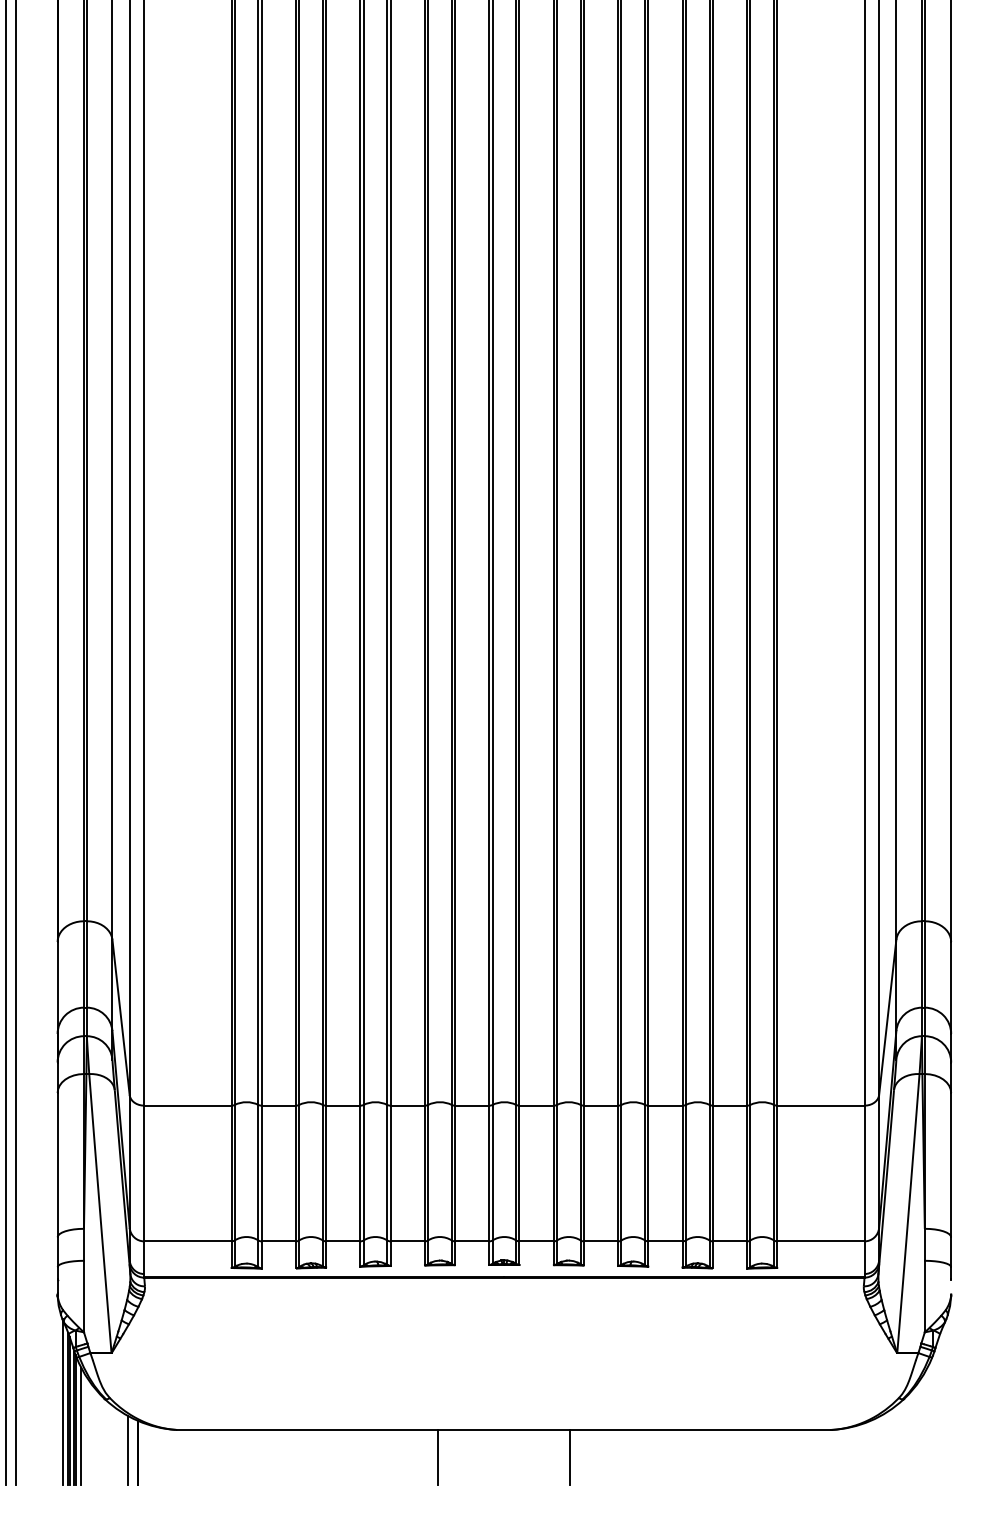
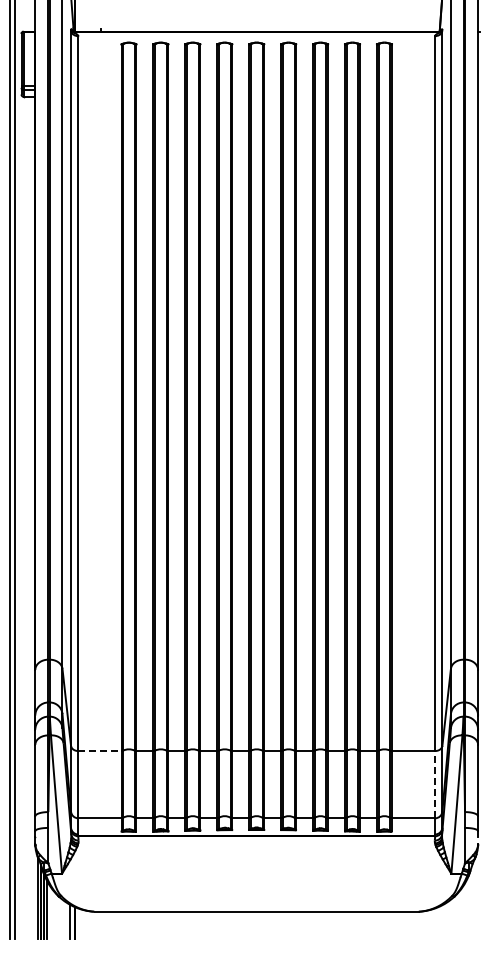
line: (187, 1106) -> (99, 751), solid -> dashed
line: (865, 1173) -> (435, 784), solid -> dashed
line: (439, 1455) -> (224, 924), removed
line: (570, 1455) -> (289, 924), removed

